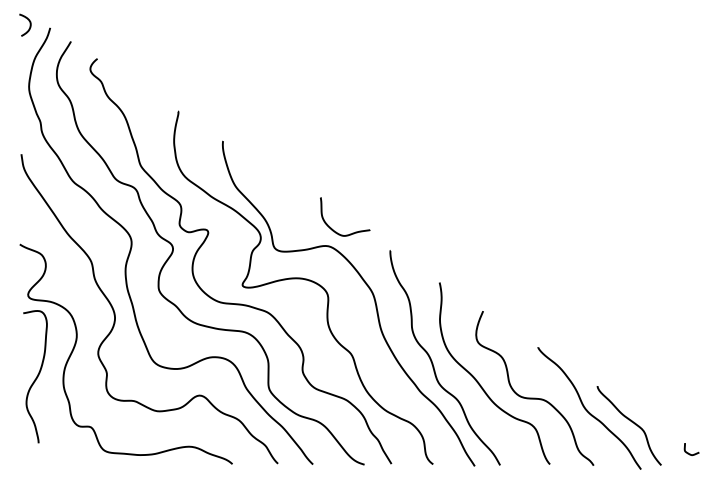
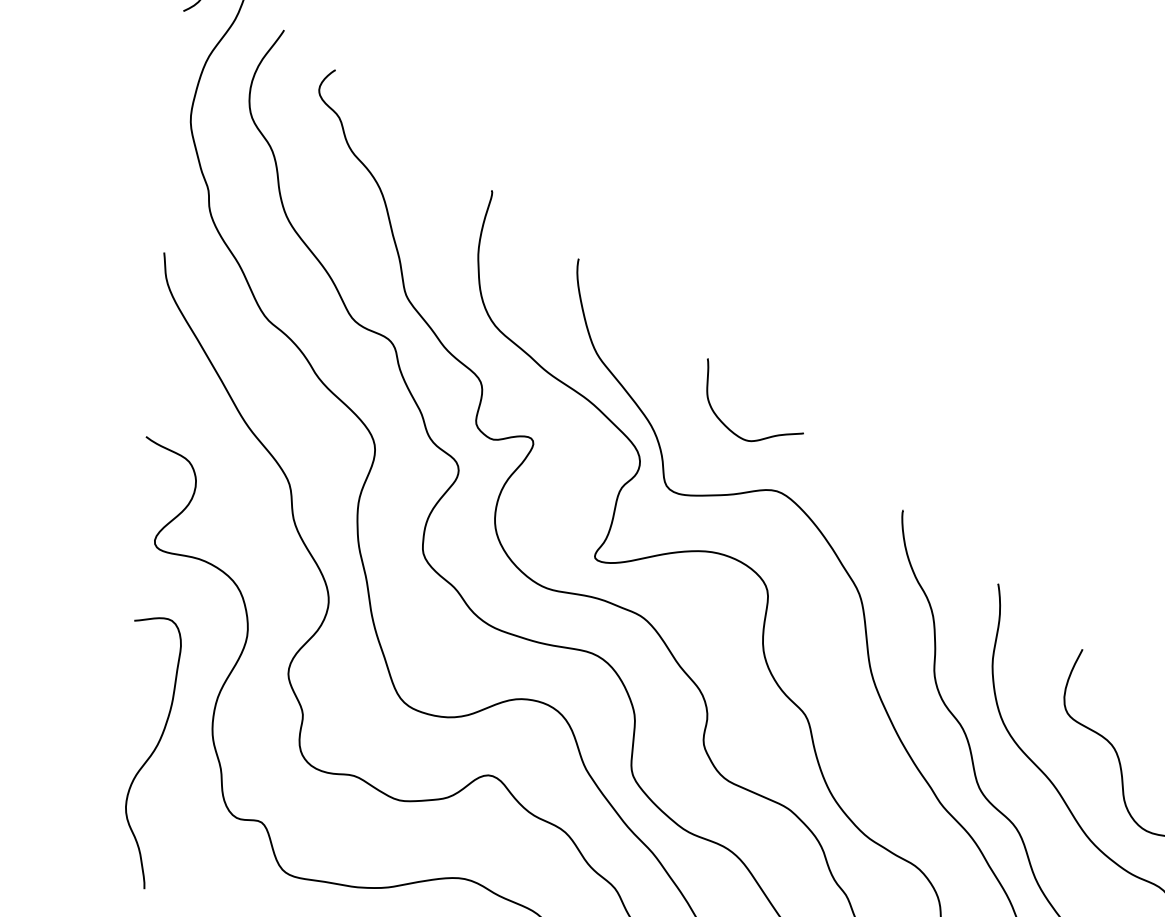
curve: (352, 232) -> (767, 435), moved
curve: (36, 376) -> (150, 752), moved

